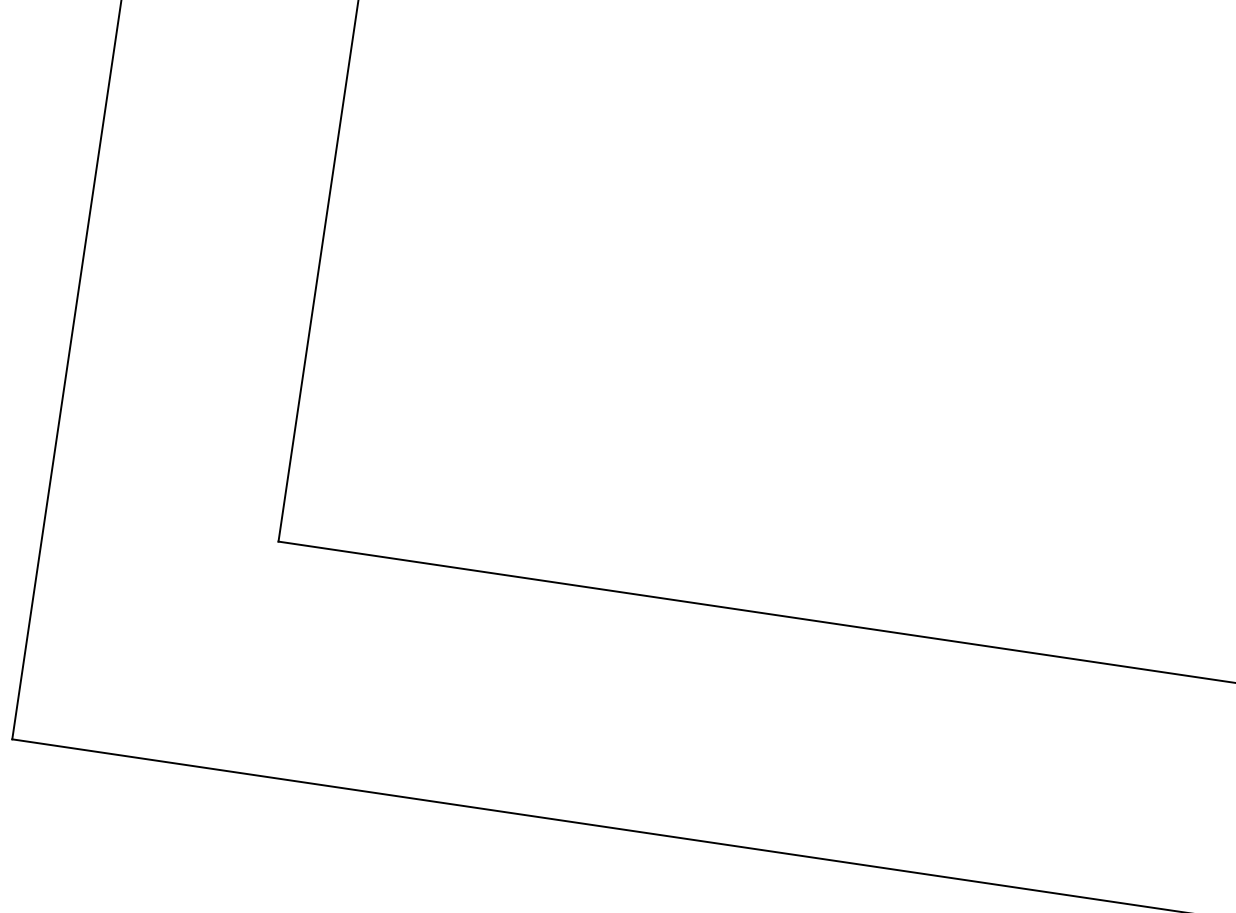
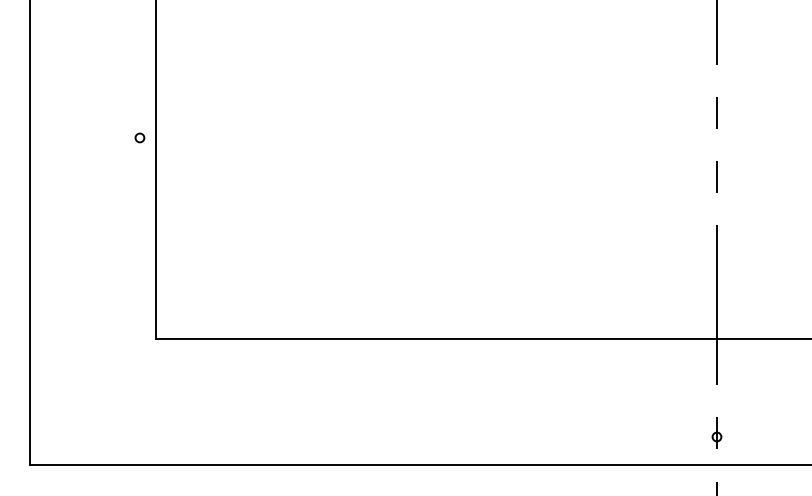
circle: (302, 165) -> (139, 137), added

